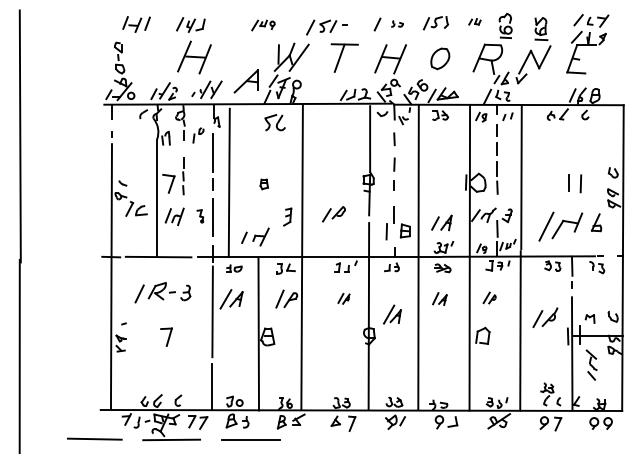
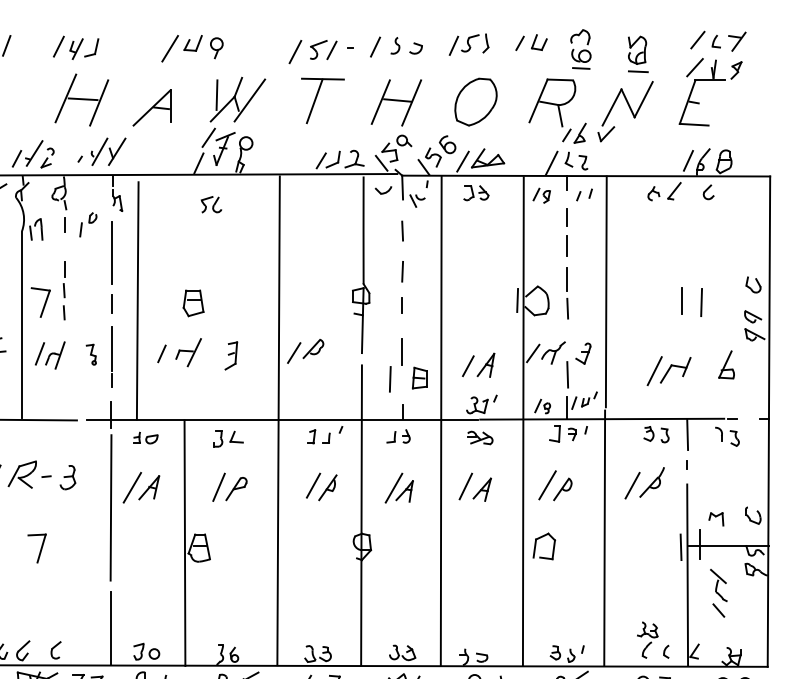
part: (474, 21) -> (530, 42), size x1.67
part: (397, 23) -> (407, 45), size x1.67
part: (263, 25) -> (192, 48), size x1.67
part: (326, 27) -> (320, 51), moved
part: (440, 58) -> (476, 101), size x1.43
part: (245, 81) -> (150, 107), moved
part: (275, 122) -> (211, 204), size x0.62
part: (264, 184) -> (194, 303), size x1.67
part: (560, 226) -> (668, 370), size x0.62
part: (255, 236) -> (179, 351), moved
line: (301, 257) -> (277, 420), moved
part: (489, 297) -> (554, 484), size x1.67
part: (343, 298) -> (320, 486), size x1.67
part: (439, 298) -> (474, 486), size x1.43
part: (392, 314) -> (399, 488), moved
part: (545, 317) -> (644, 483), moved

